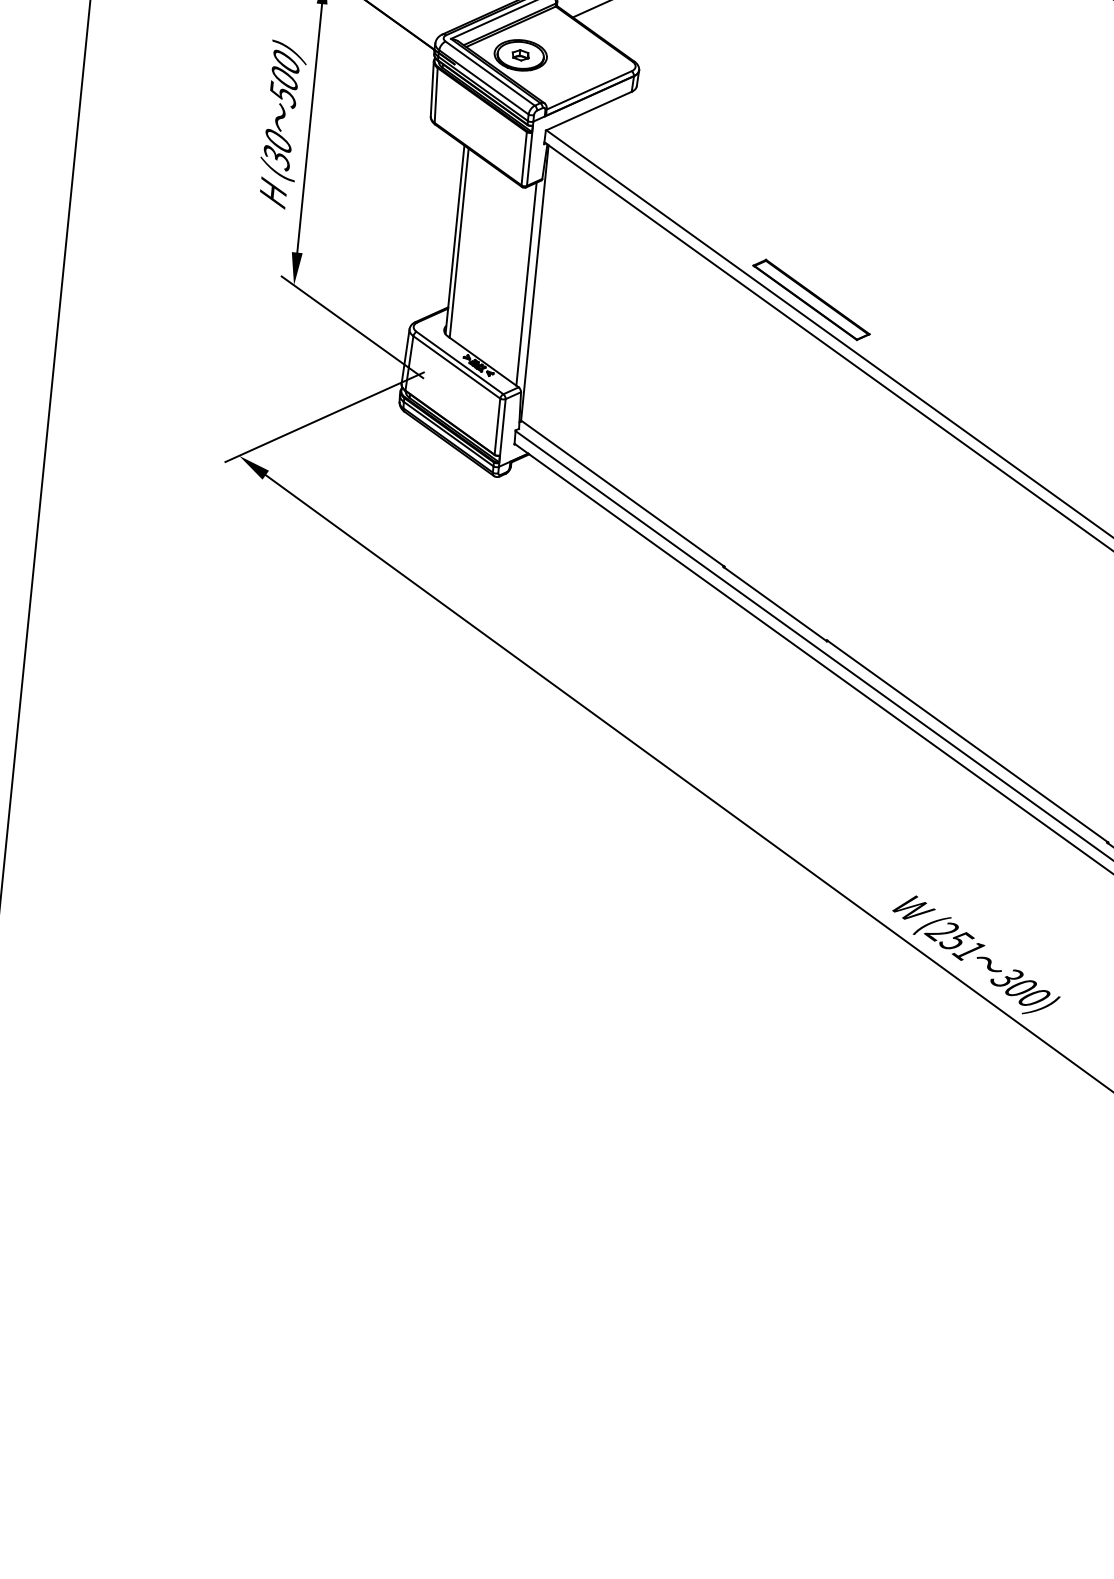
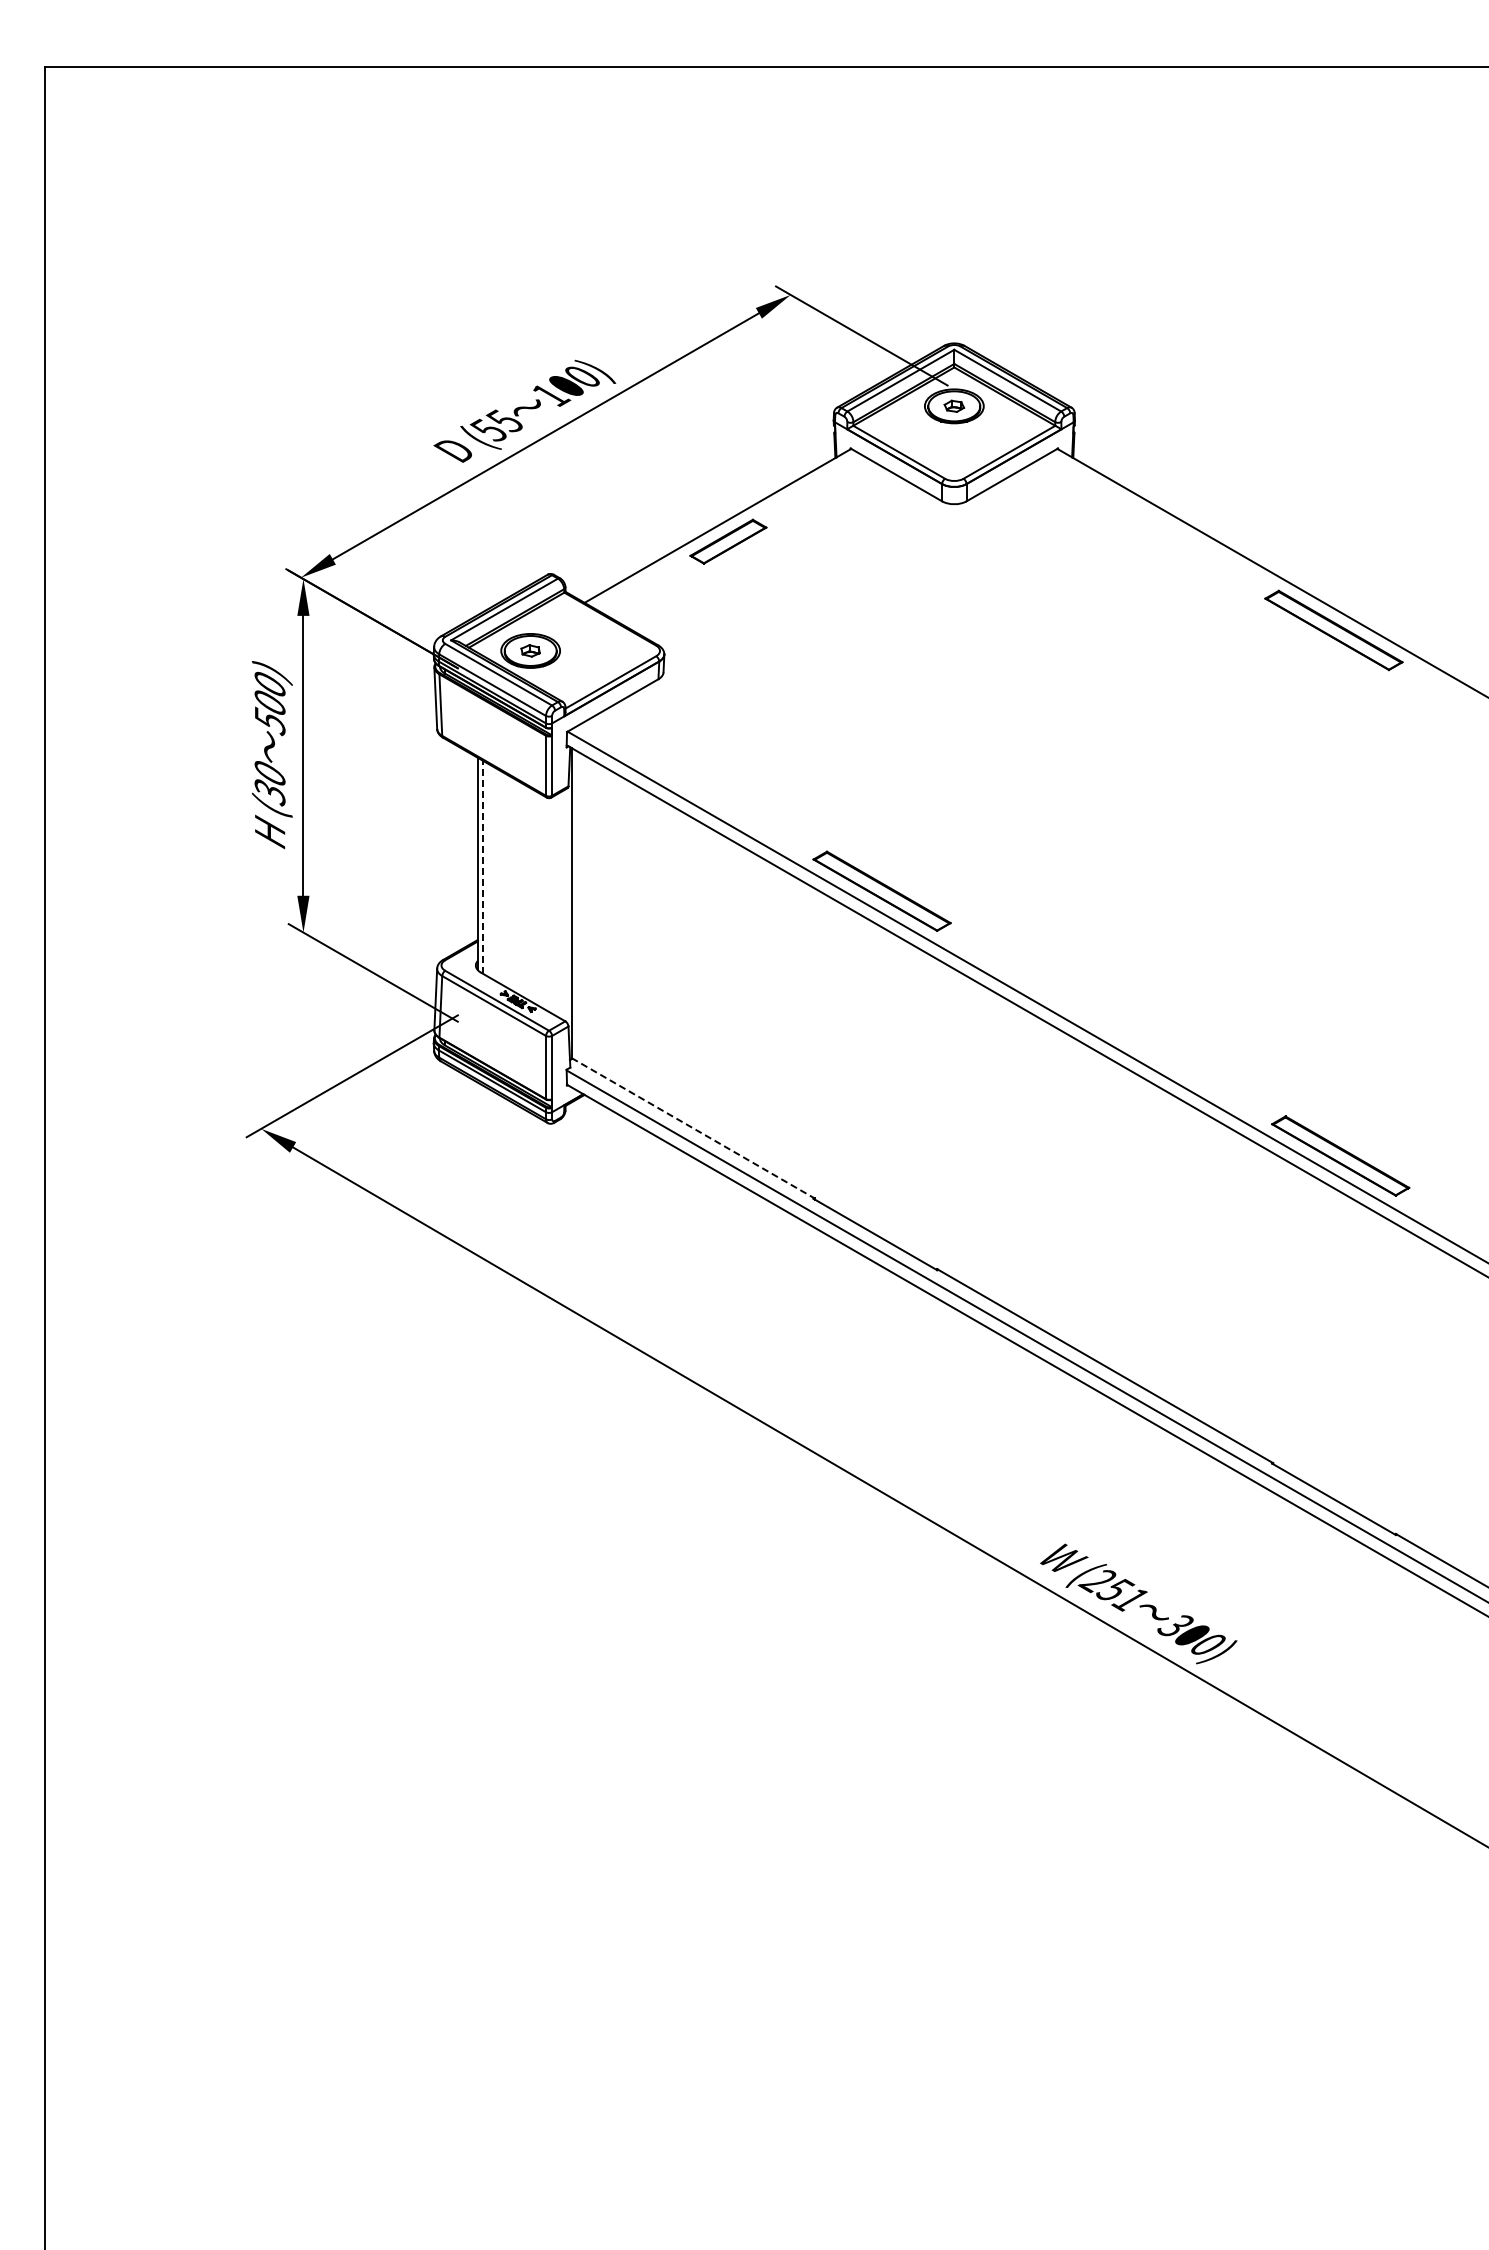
line: (458, 243) -> (482, 867), solid -> dashed
line: (526, 284) -> (562, 905), removed
line: (623, 493) -> (693, 1128), solid -> dashed

